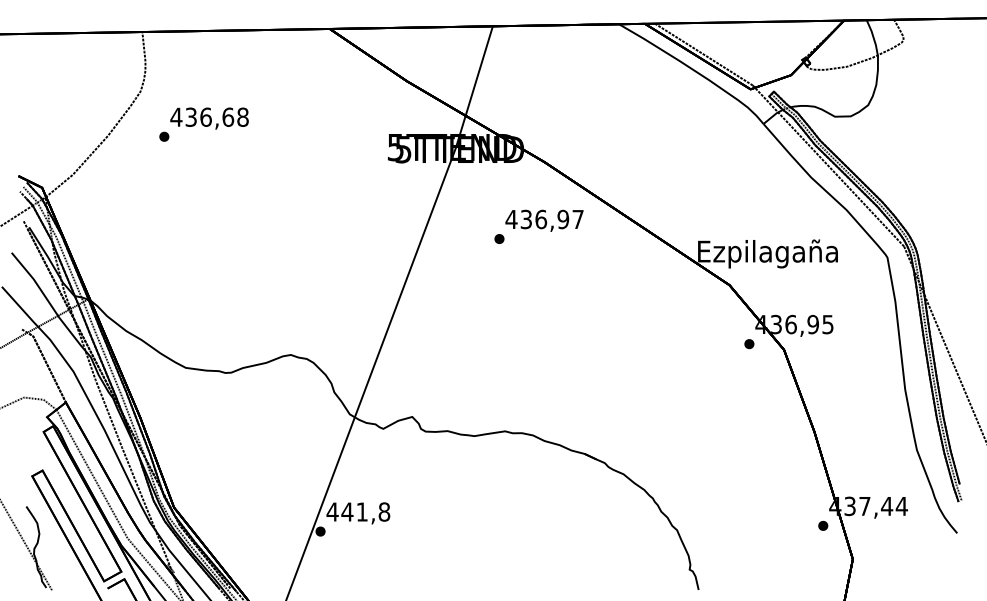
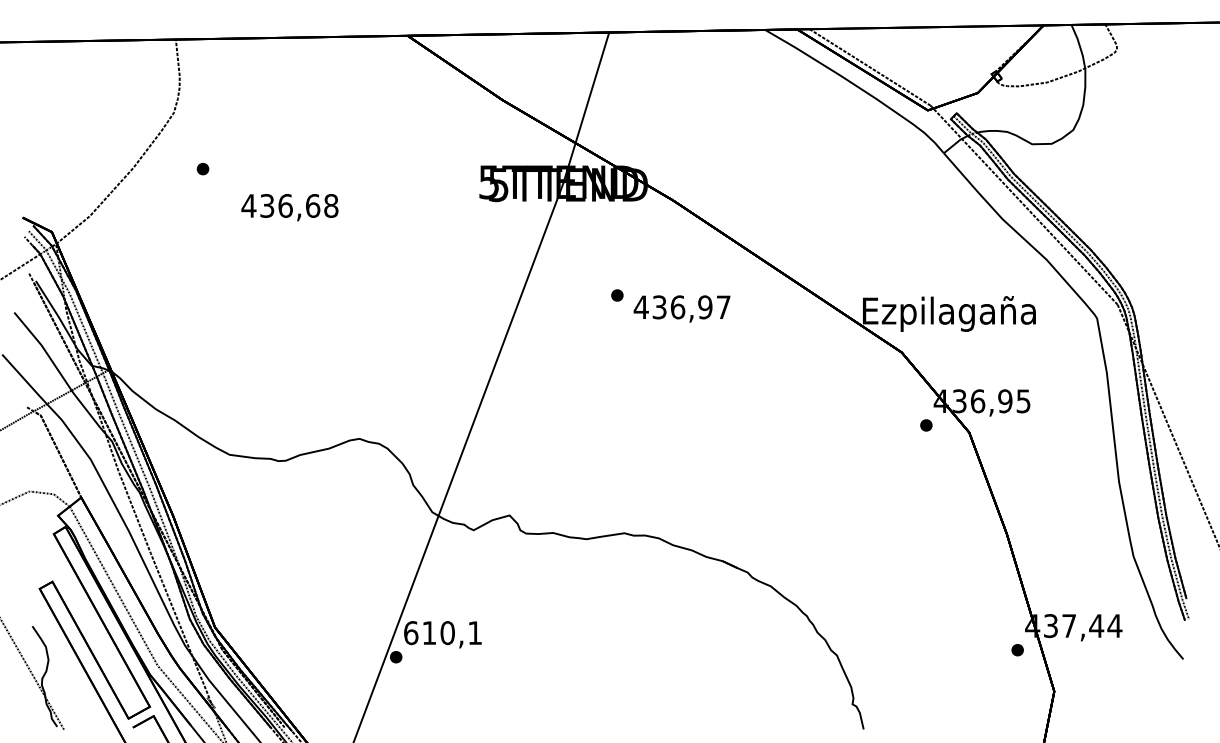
text: (209, 118) -> (289, 207), moved
text: (544, 220) -> (681, 308), moved
text: (358, 512) -> (442, 633), 441,8 -> 610,1

